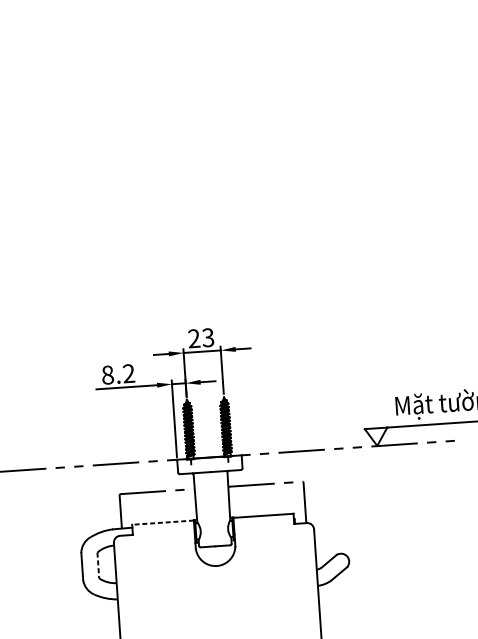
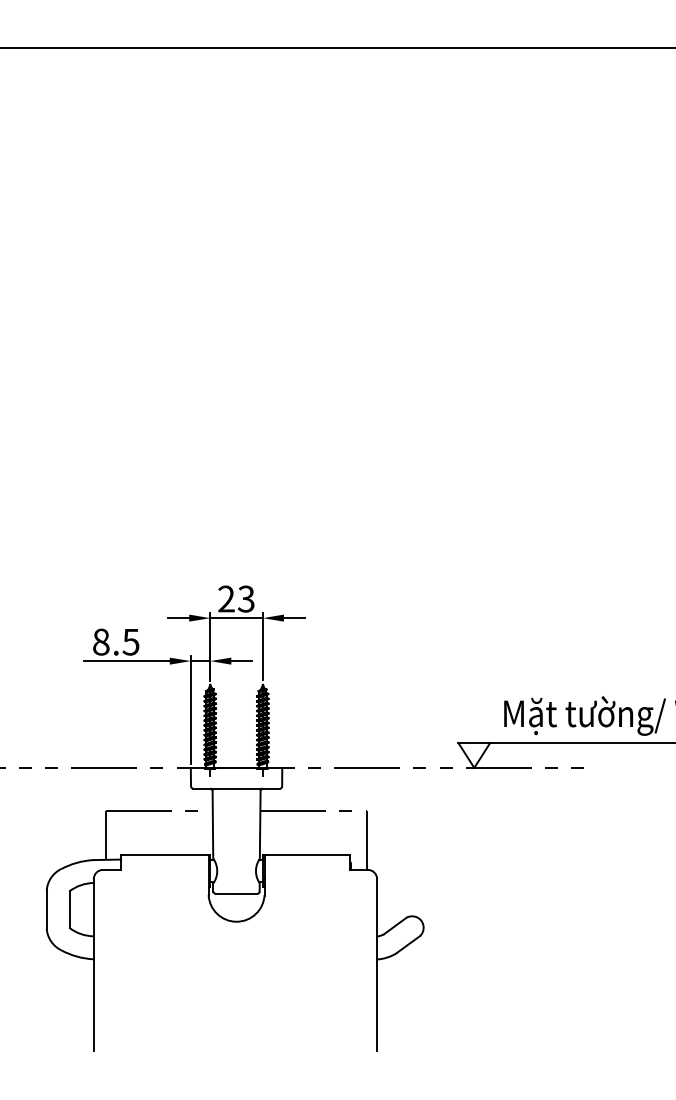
text: (128, 373) -> (130, 641), 8.2 -> 8.5
line: (162, 522) -> (164, 855), dashed -> solid
line: (98, 566) -> (69, 910), dashed -> solid

